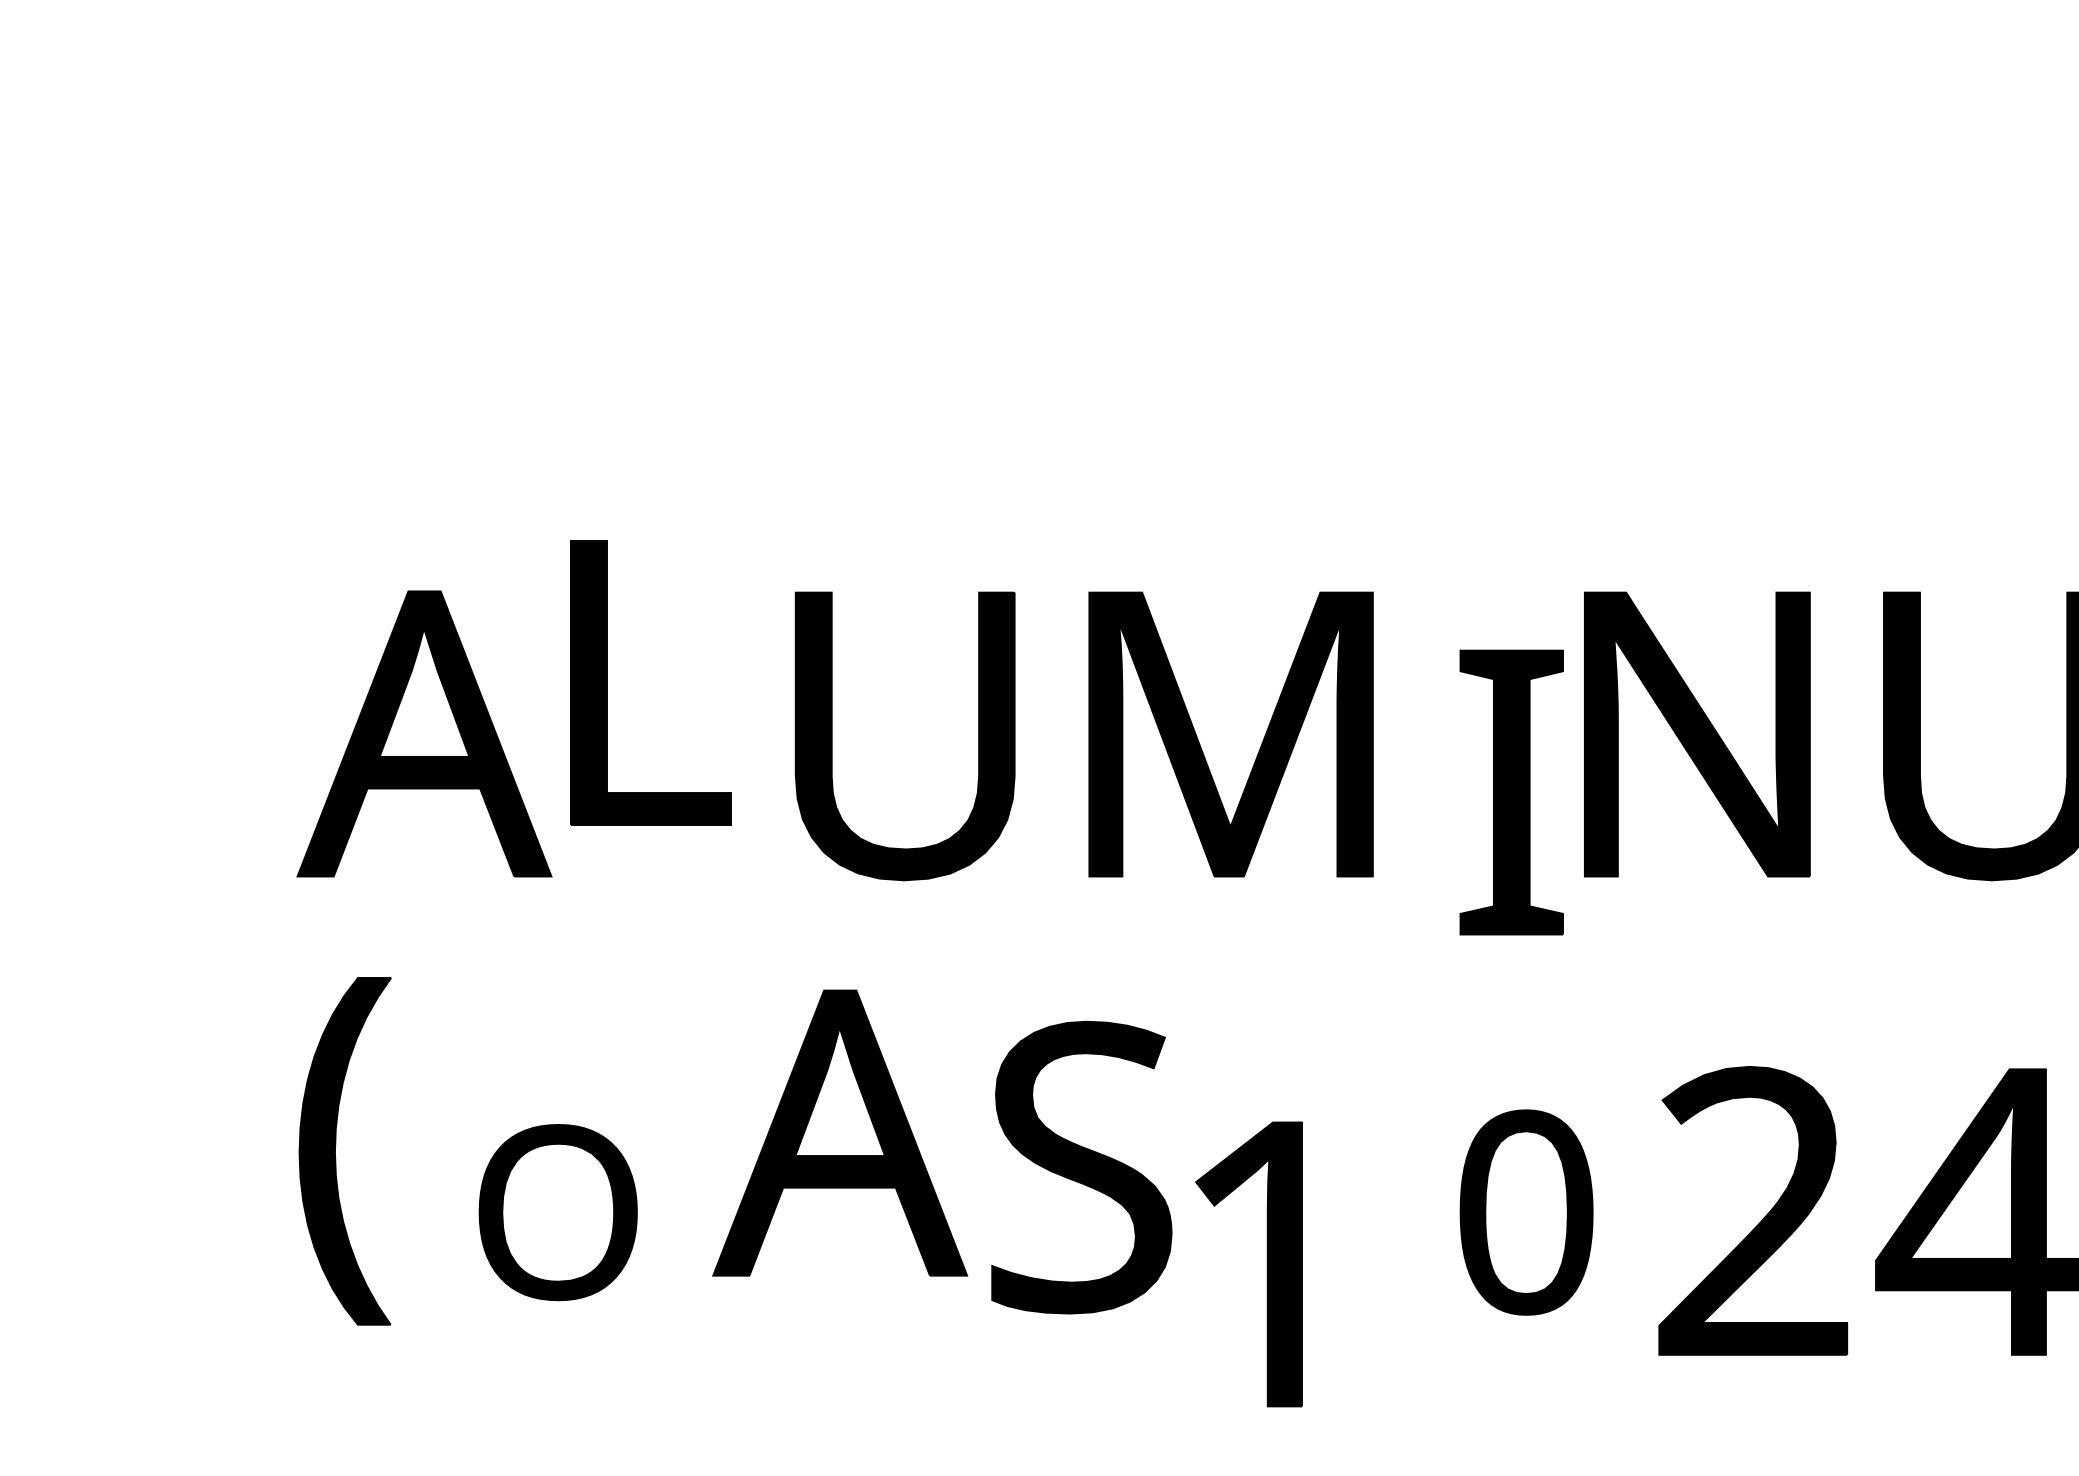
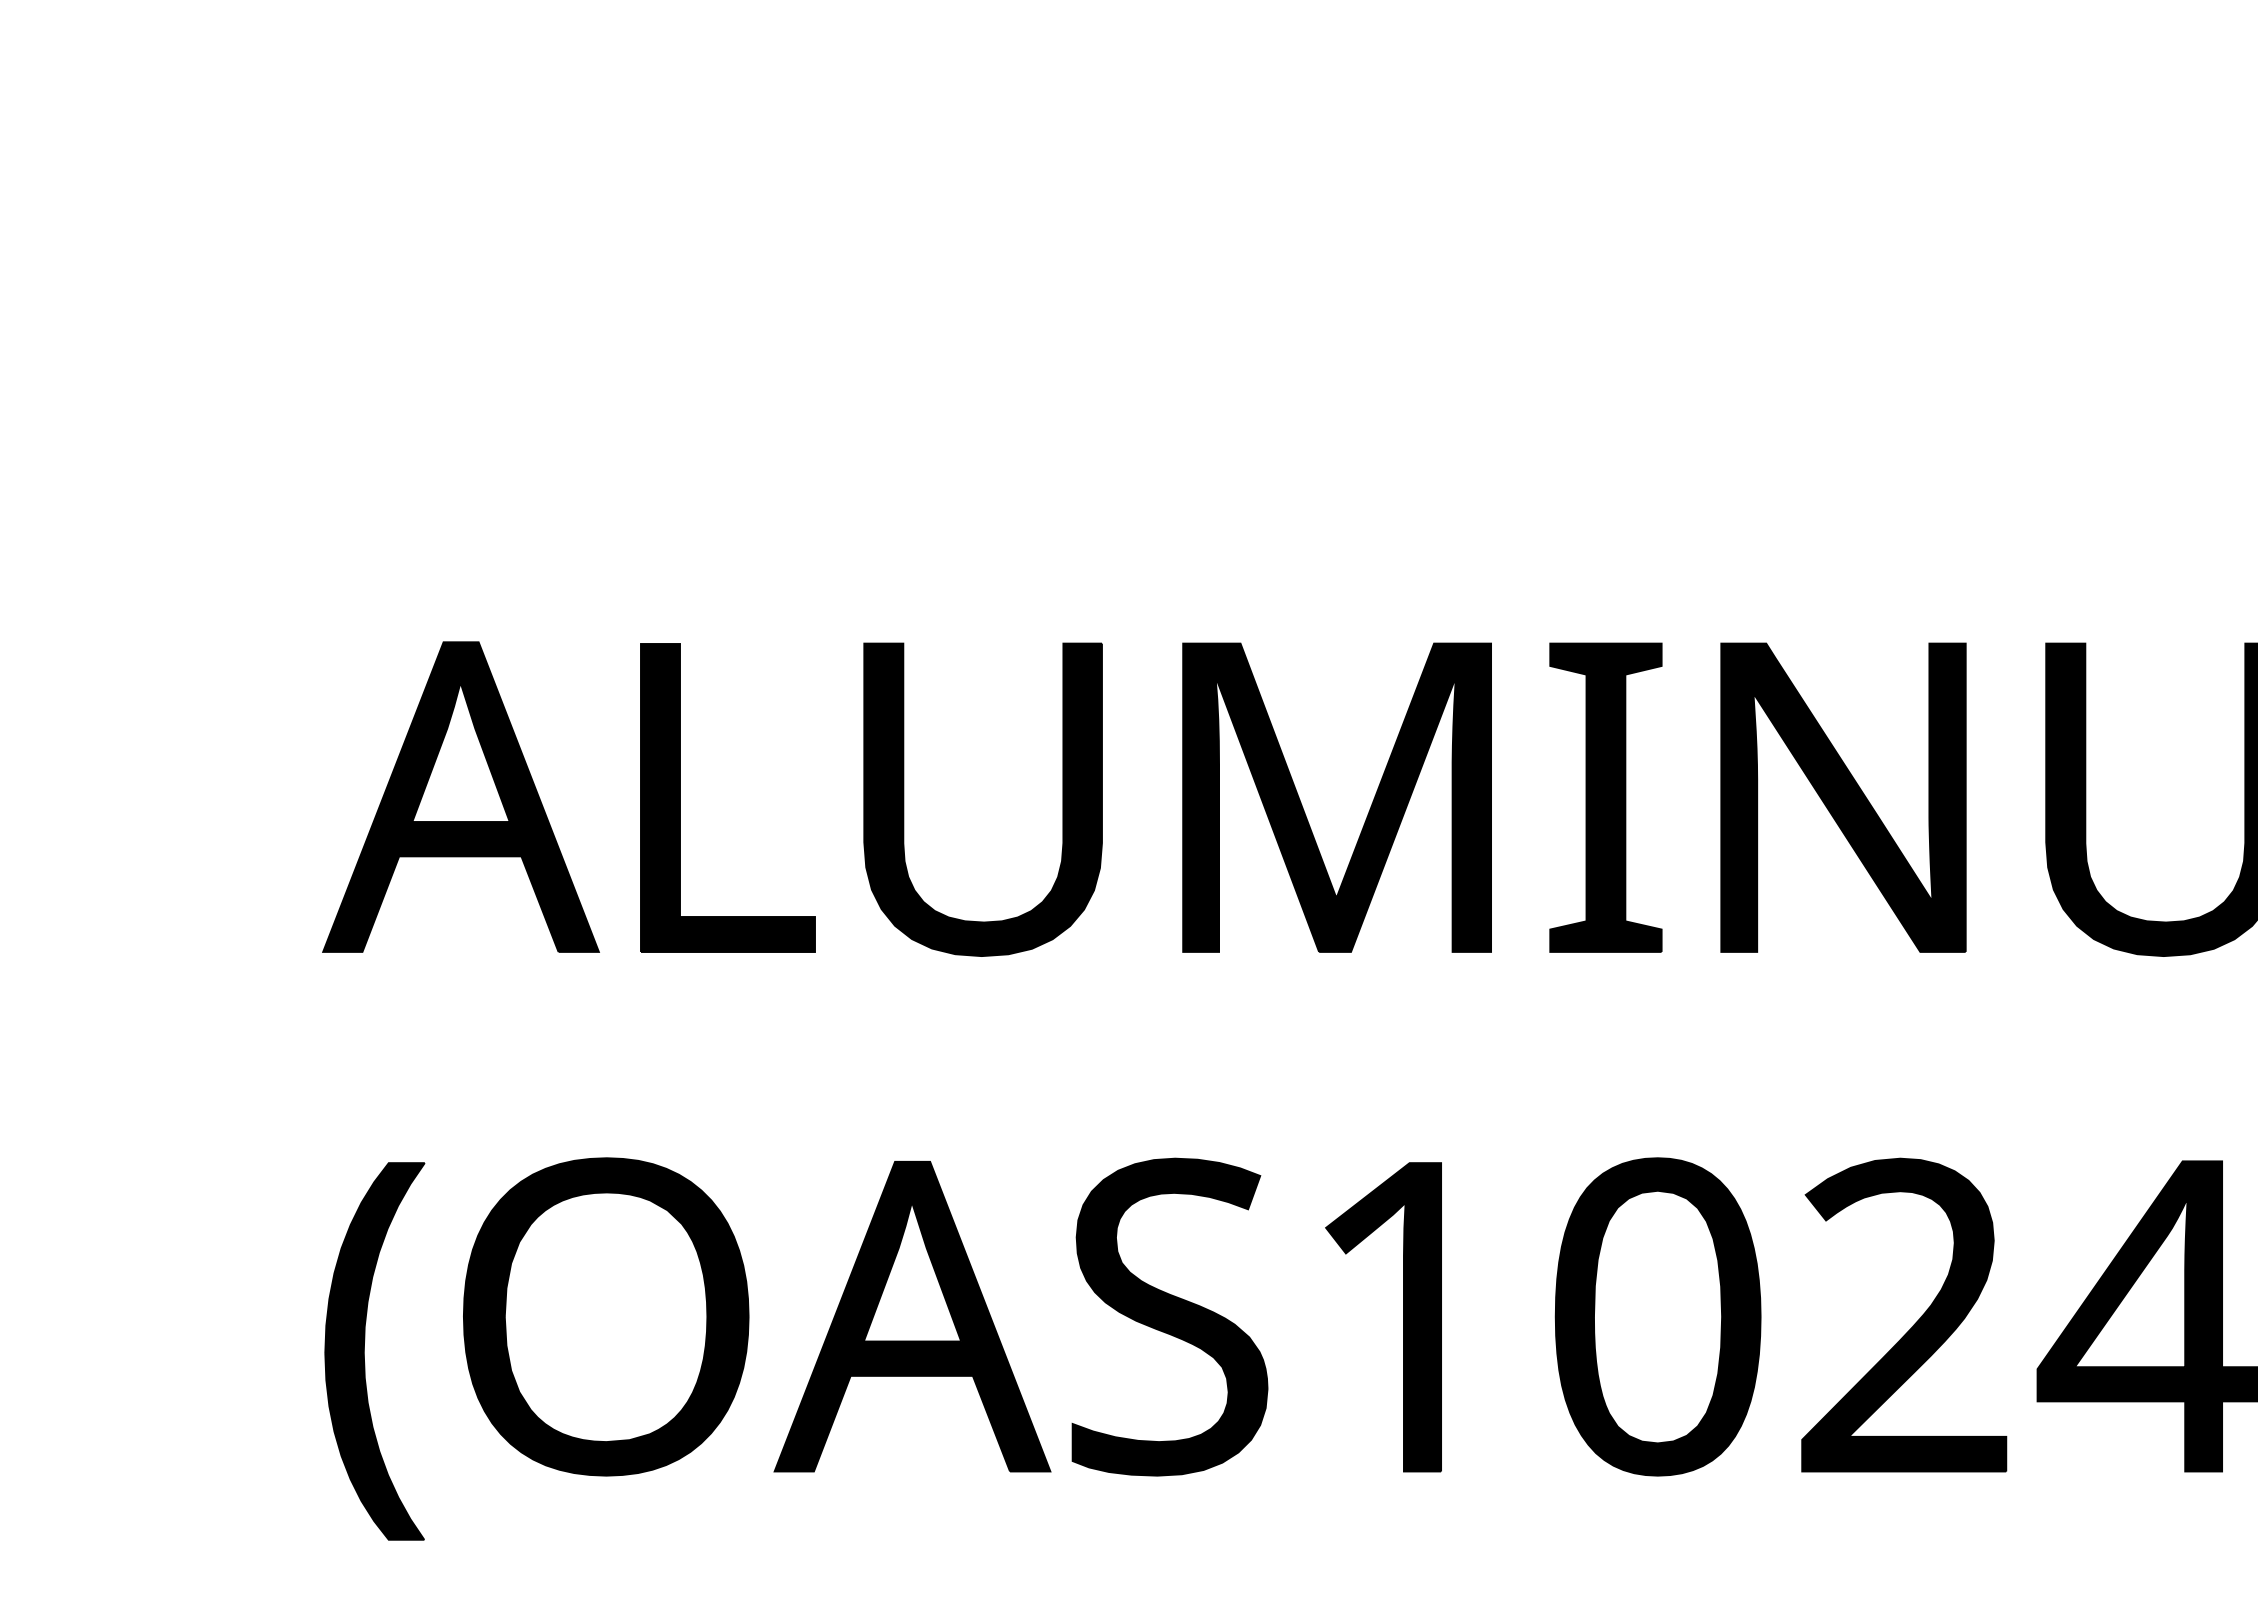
part: (607, 682) -> (680, 797), moved
part: (1511, 792) -> (1605, 797), moved
part: (840, 1132) -> (912, 1316), moved
part: (335, 1151) -> (364, 1351), moved
part: (1081, 1167) -> (1169, 1316), moved
part: (558, 1212) -> (606, 1316), size x1.67
part: (1526, 1212) -> (1657, 1316), size x1.43
part: (1267, 1264) -> (1403, 1317), moved

